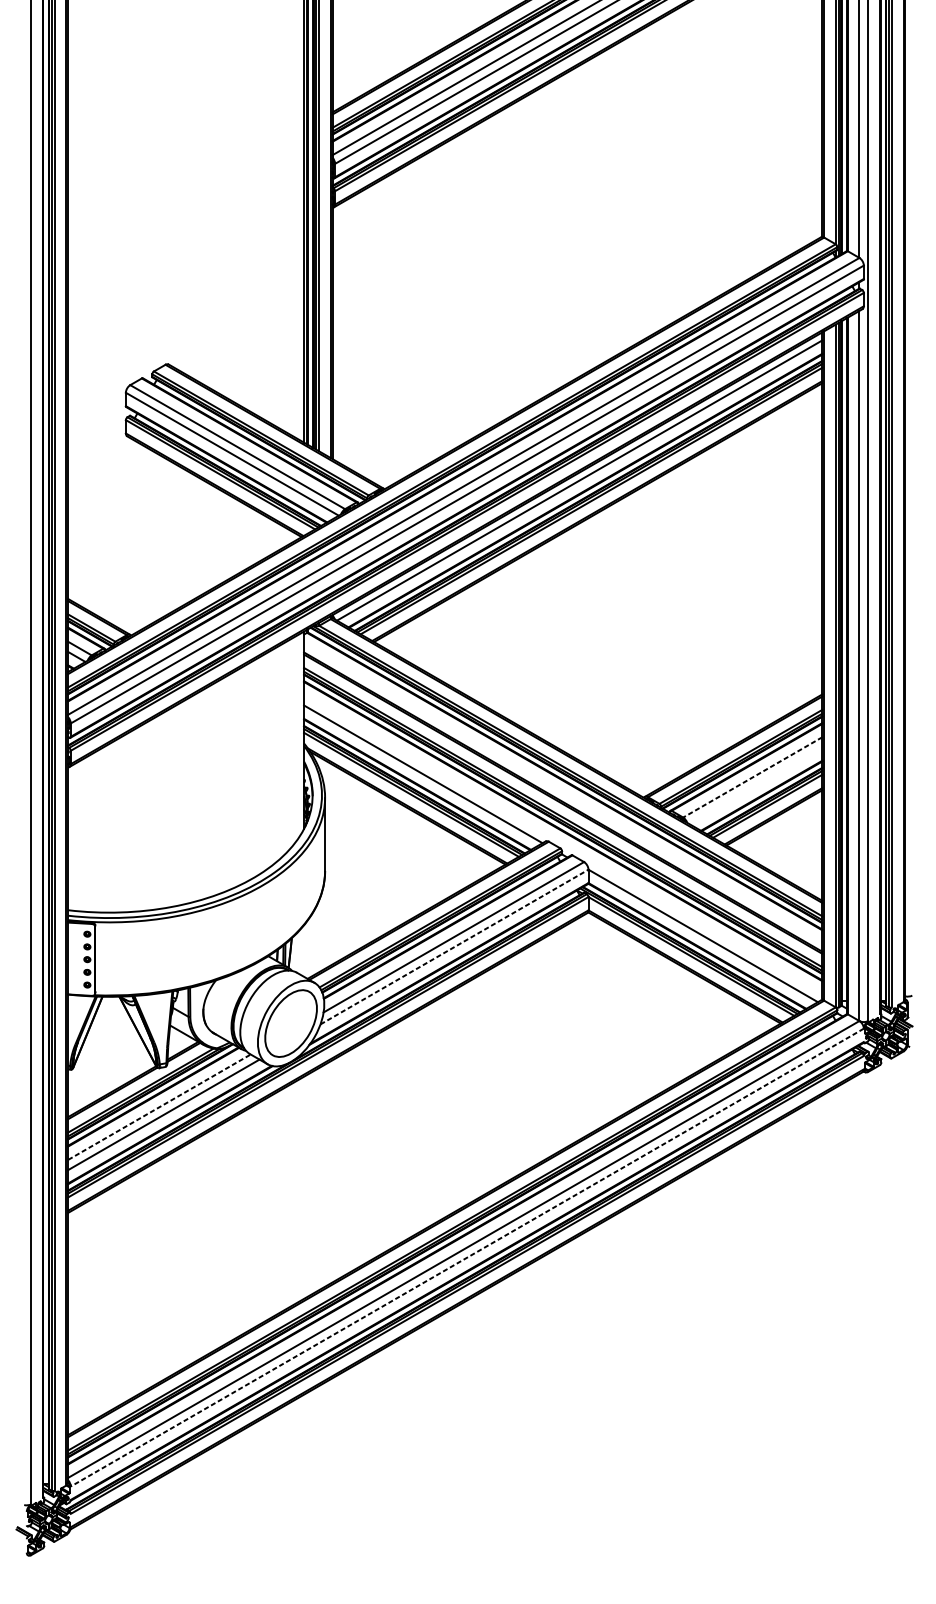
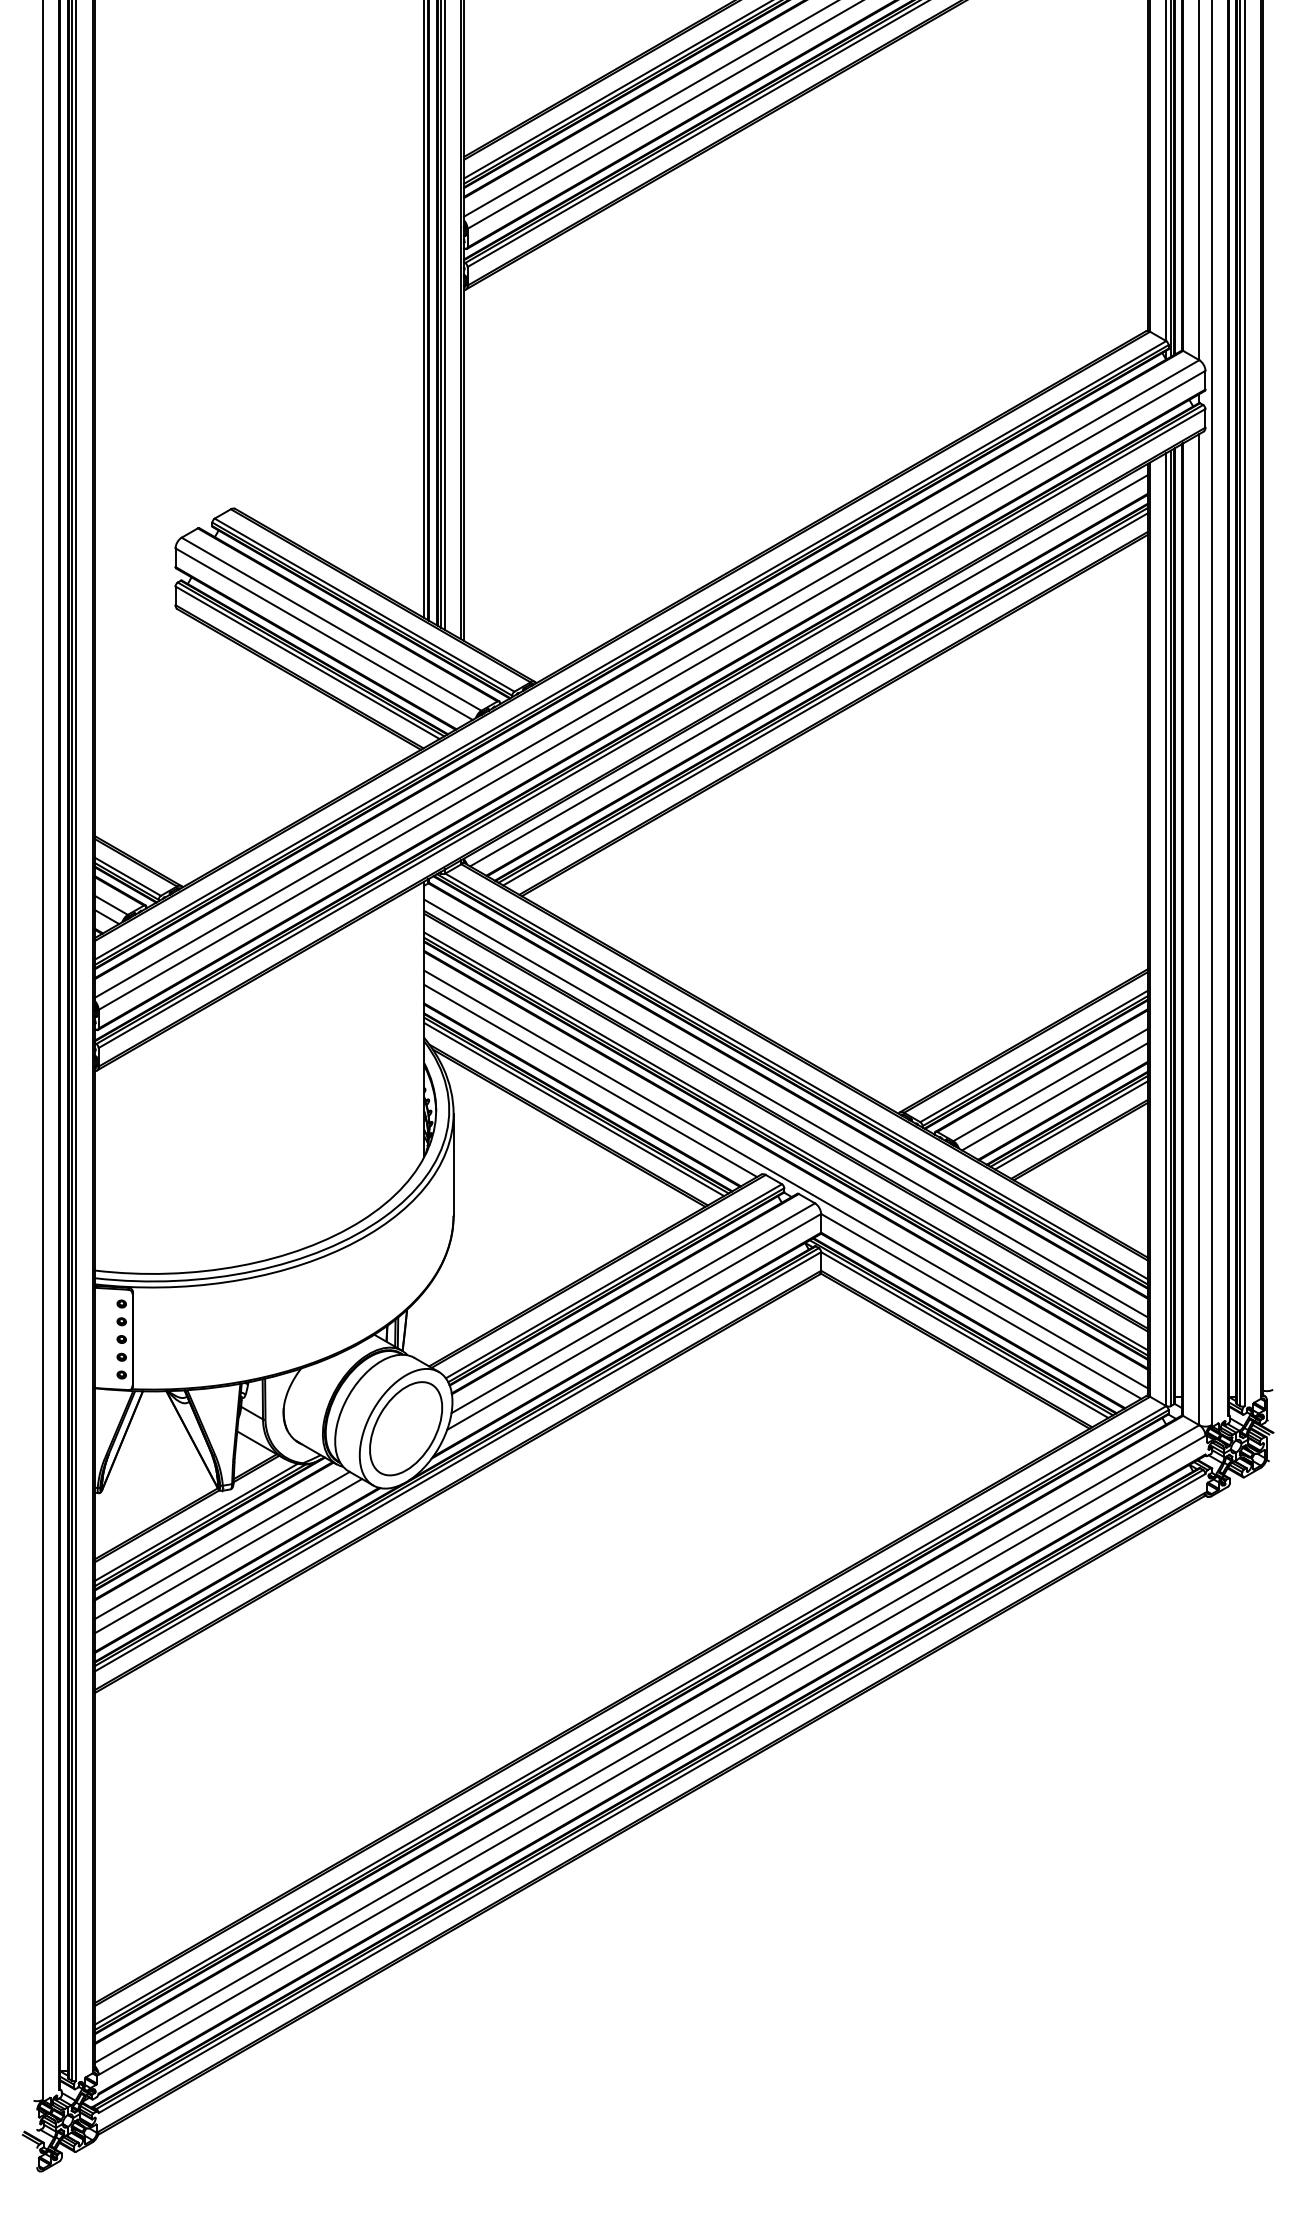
line: (752, 777) -> (1050, 1085), dashed -> solid
line: (755, 785) -> (1054, 1096), added
line: (562, 794) -> (785, 1108), added
line: (562, 844) -> (785, 1179), added
line: (454, 946) -> (634, 1321), dashed -> solid
line: (159, 1107) -> (222, 1545), dashed -> solid
line: (466, 1257) -> (651, 1755), dashed -> solid

